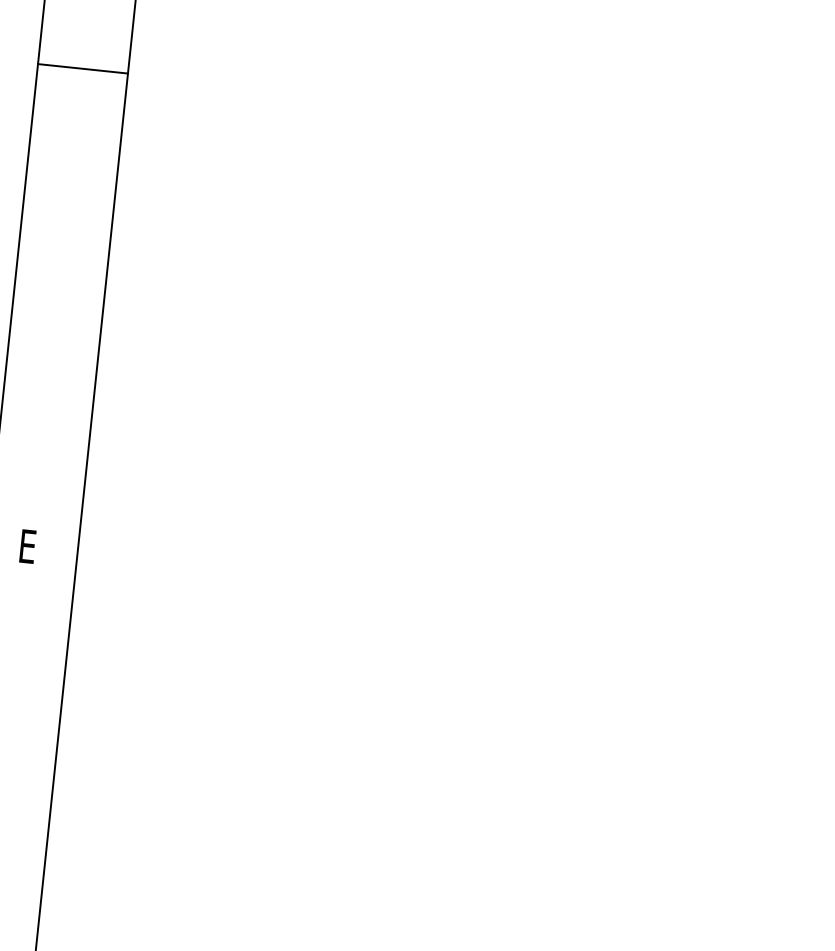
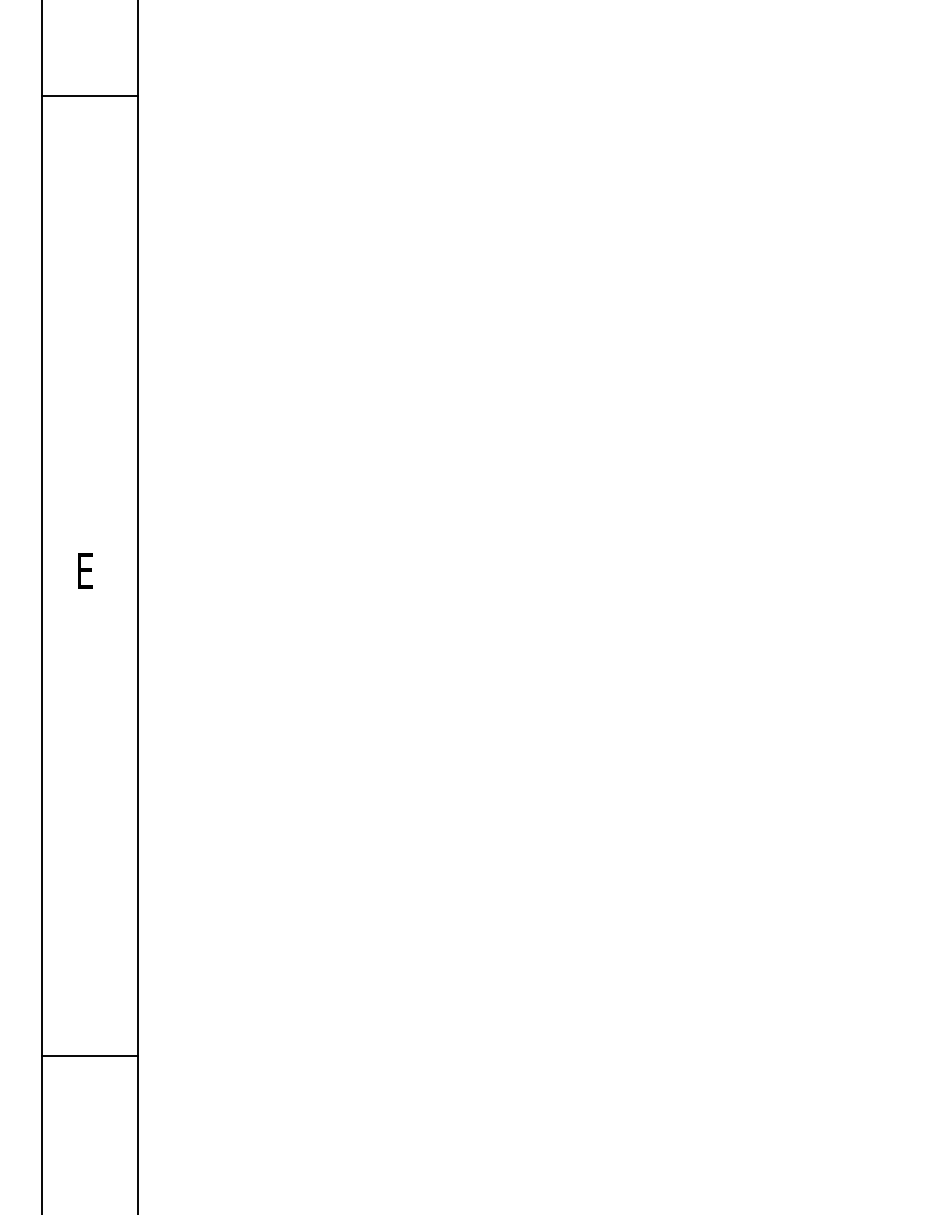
line: (83, 69) -> (90, 96), moved

